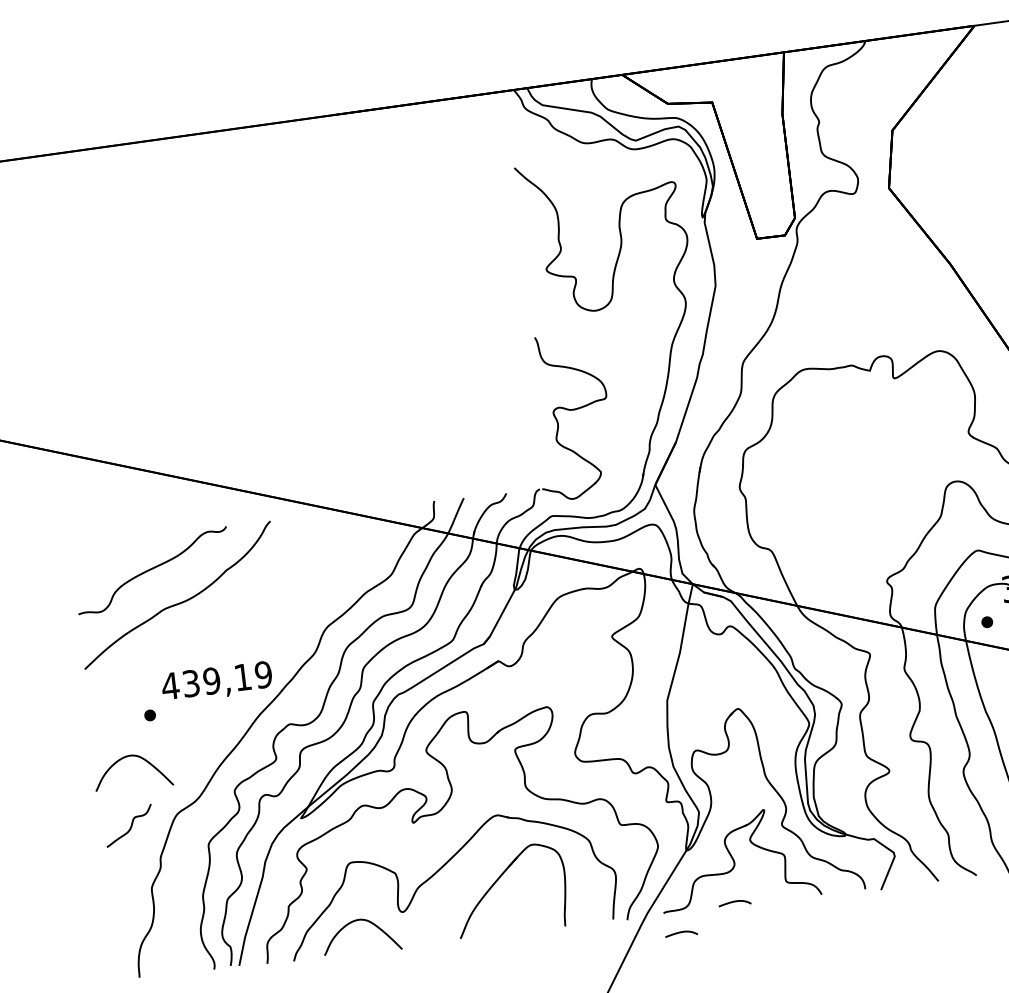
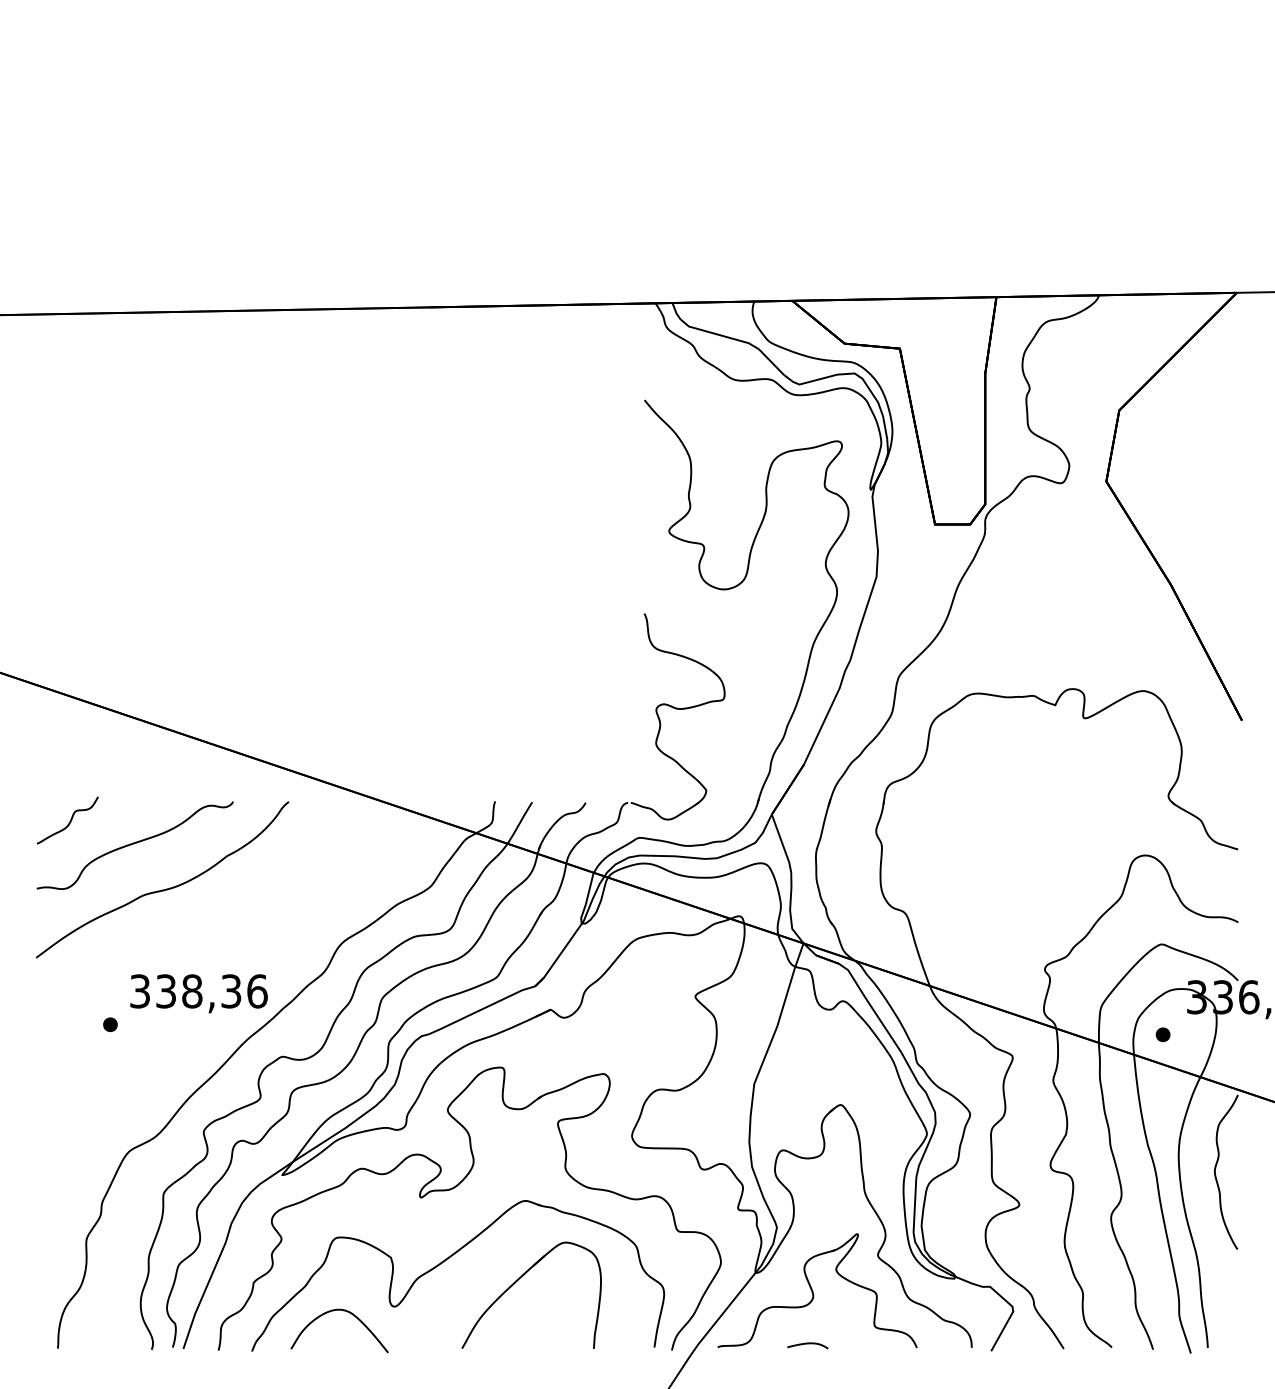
text: (216, 680) -> (198, 991), 439,19 -> 338,36
curve: (134, 756) -> (84, 1073), removed
curve: (130, 826) -> (69, 821), moved
curve: (681, 933) -> (736, 1374), removed

